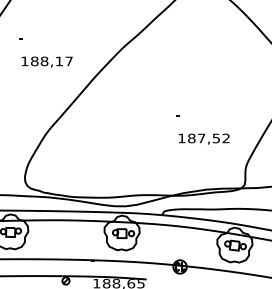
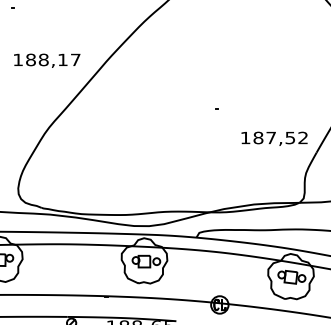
text: (46, 61) -> (46, 60), moved
text: (203, 138) -> (273, 138), moved

